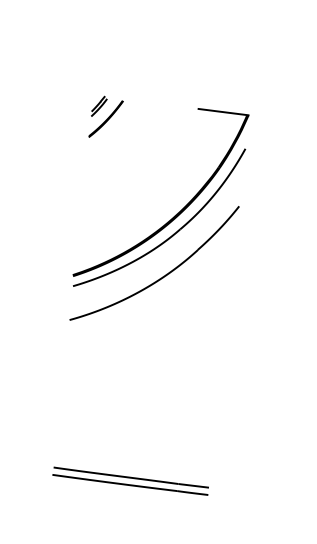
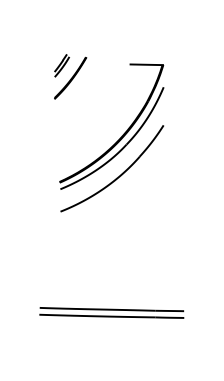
part: (104, 117) -> (69, 76), size x1.6
part: (130, 480) -> (111, 312), size x1.4

